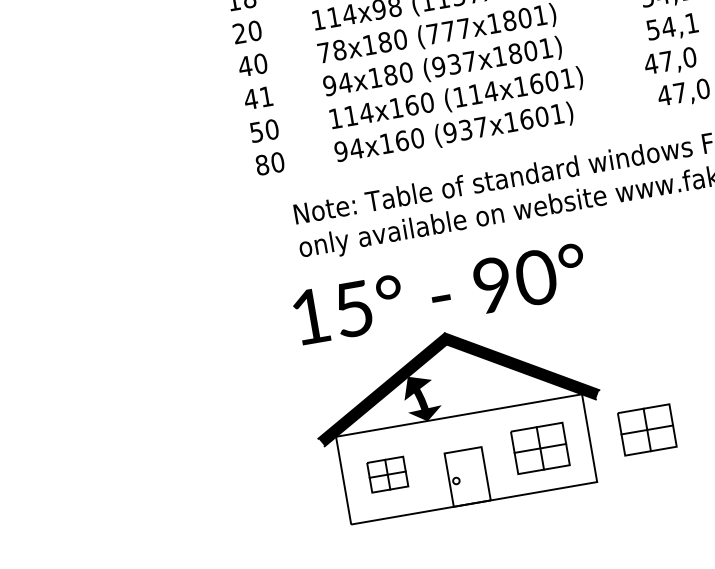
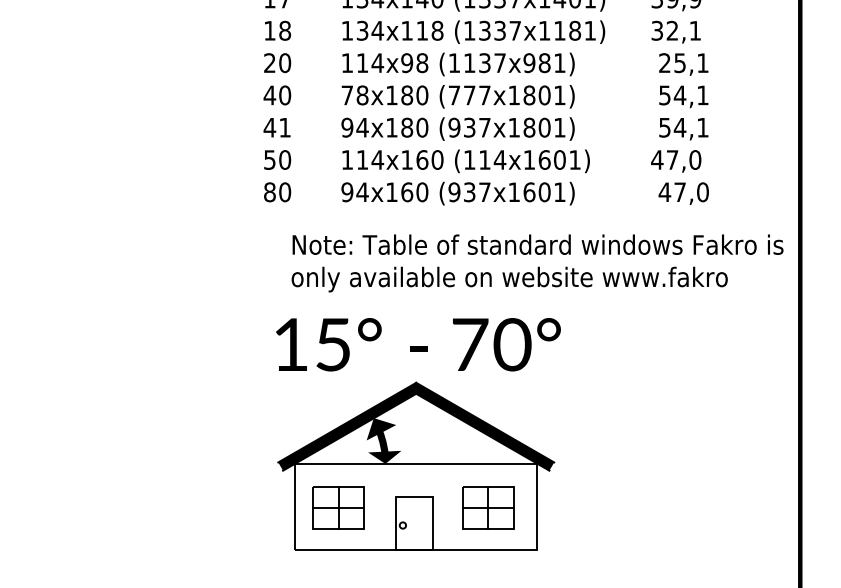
text: (493, 284) -> (470, 344), 90° -> 70°
part: (647, 429) -> (593, 507), removed
part: (387, 473) -> (338, 507), size x1.43

